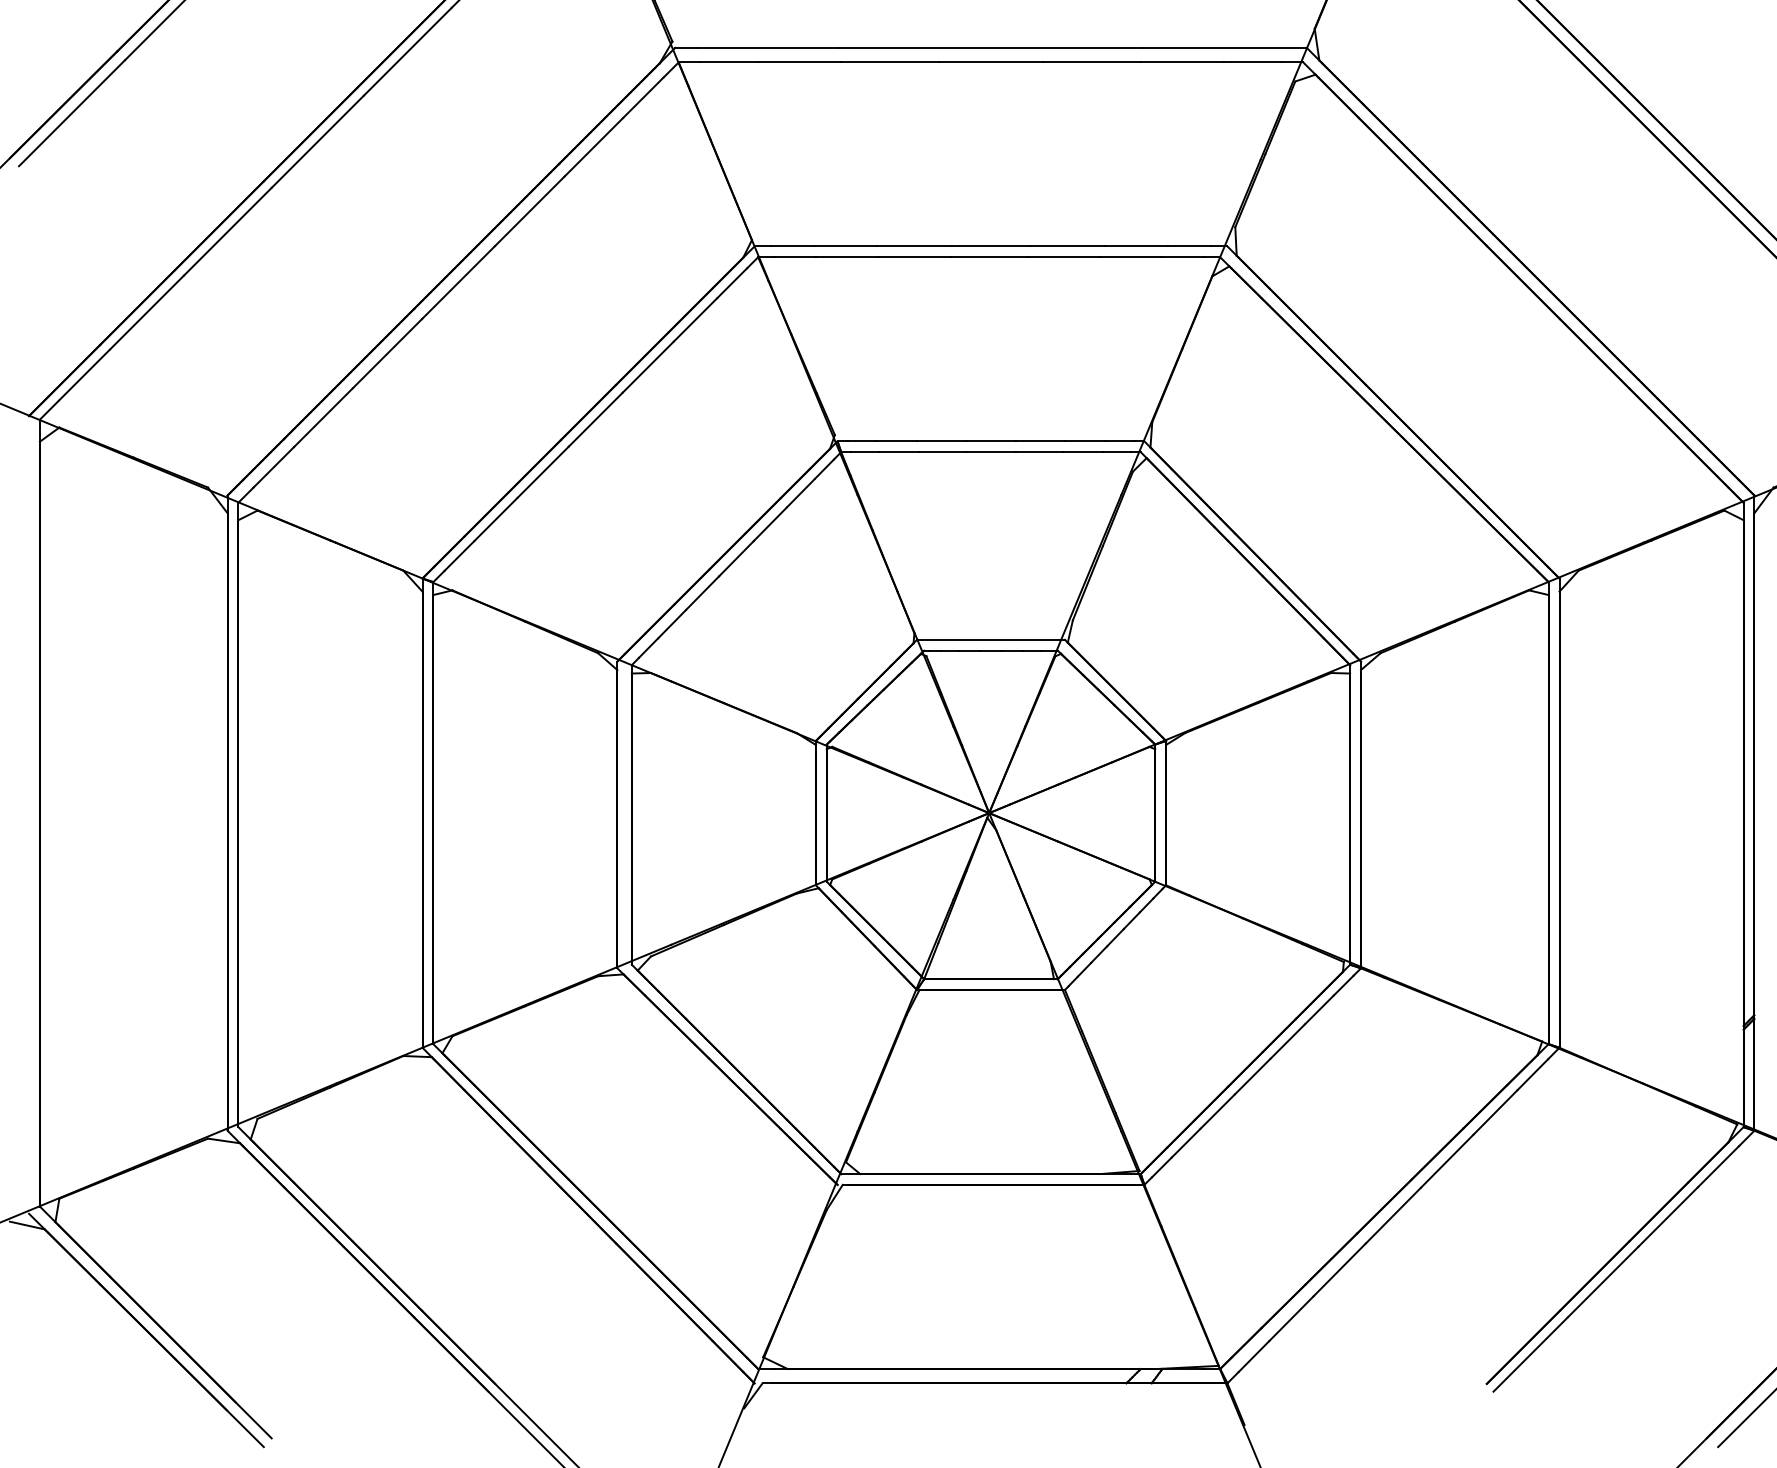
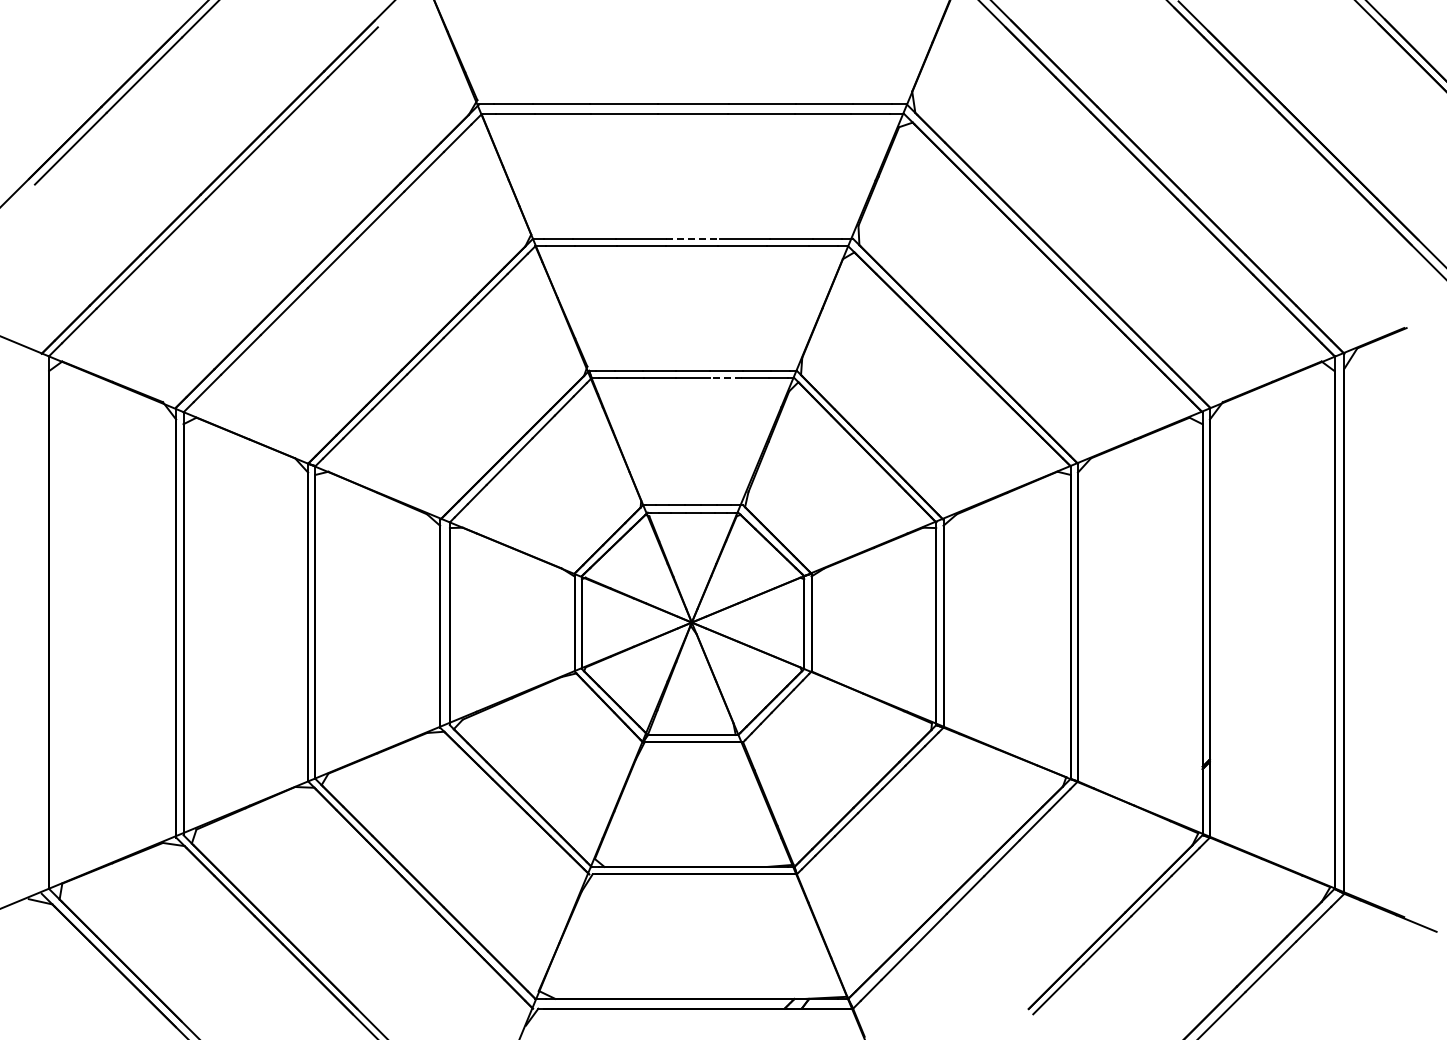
line: (991, 245) -> (693, 238), solid -> dashed
line: (1038, 452) -> (725, 378), solid -> dashed

